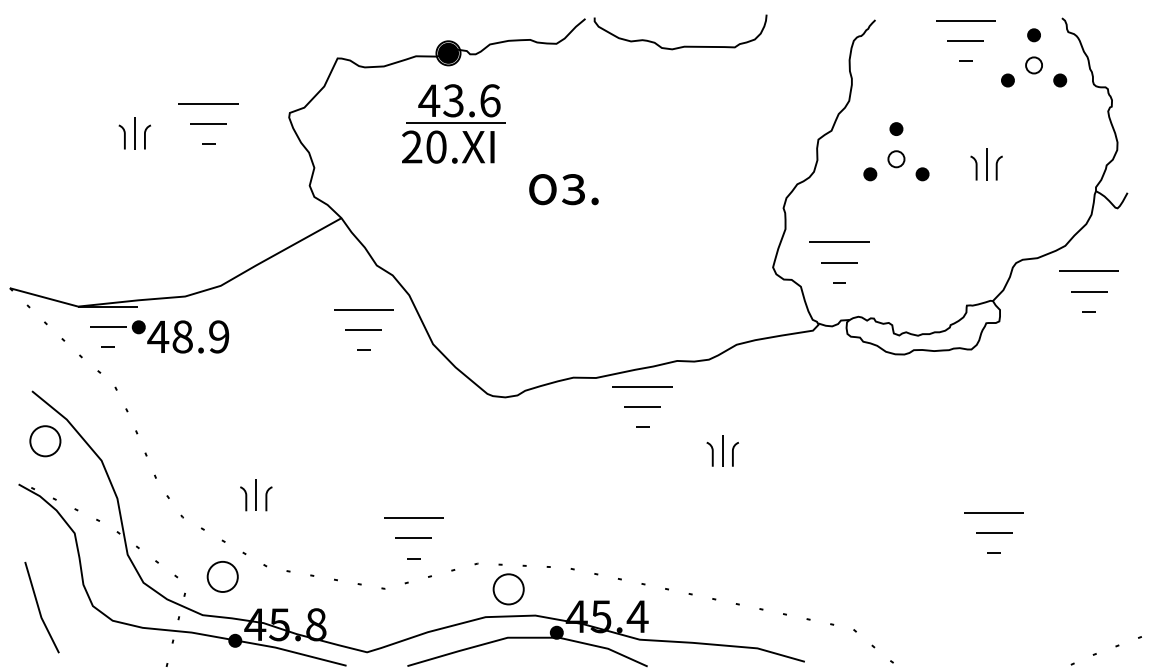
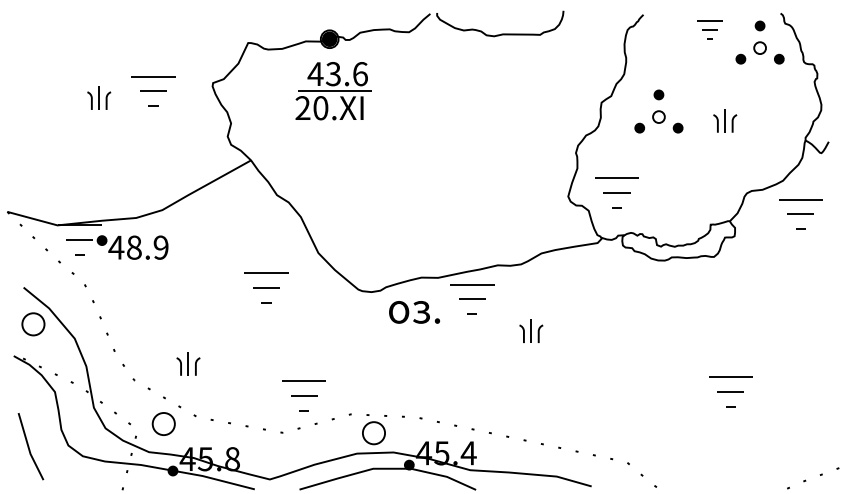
part: (965, 40) -> (709, 29), size x0.6
text: (563, 189) -> (414, 312), moved
part: (363, 329) -> (266, 287), moved

